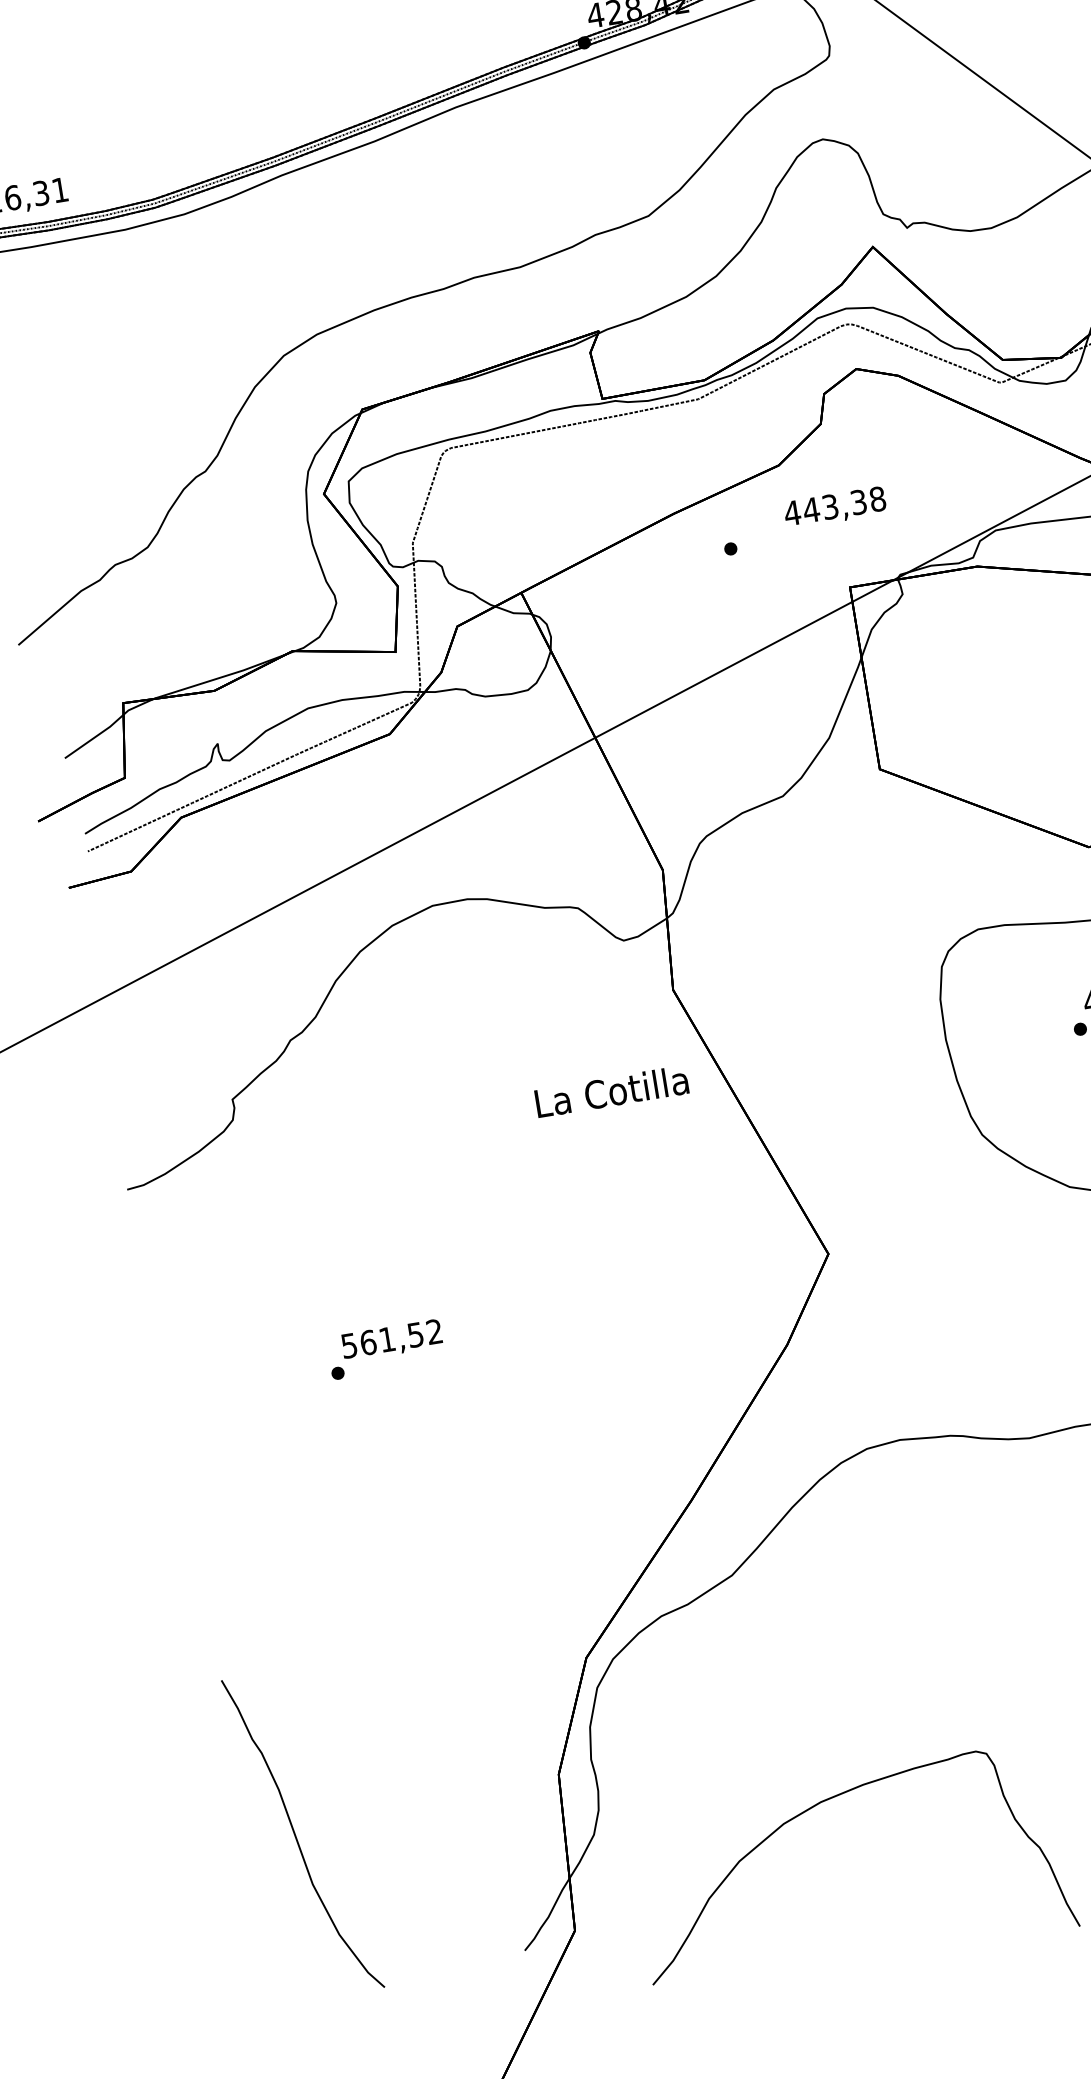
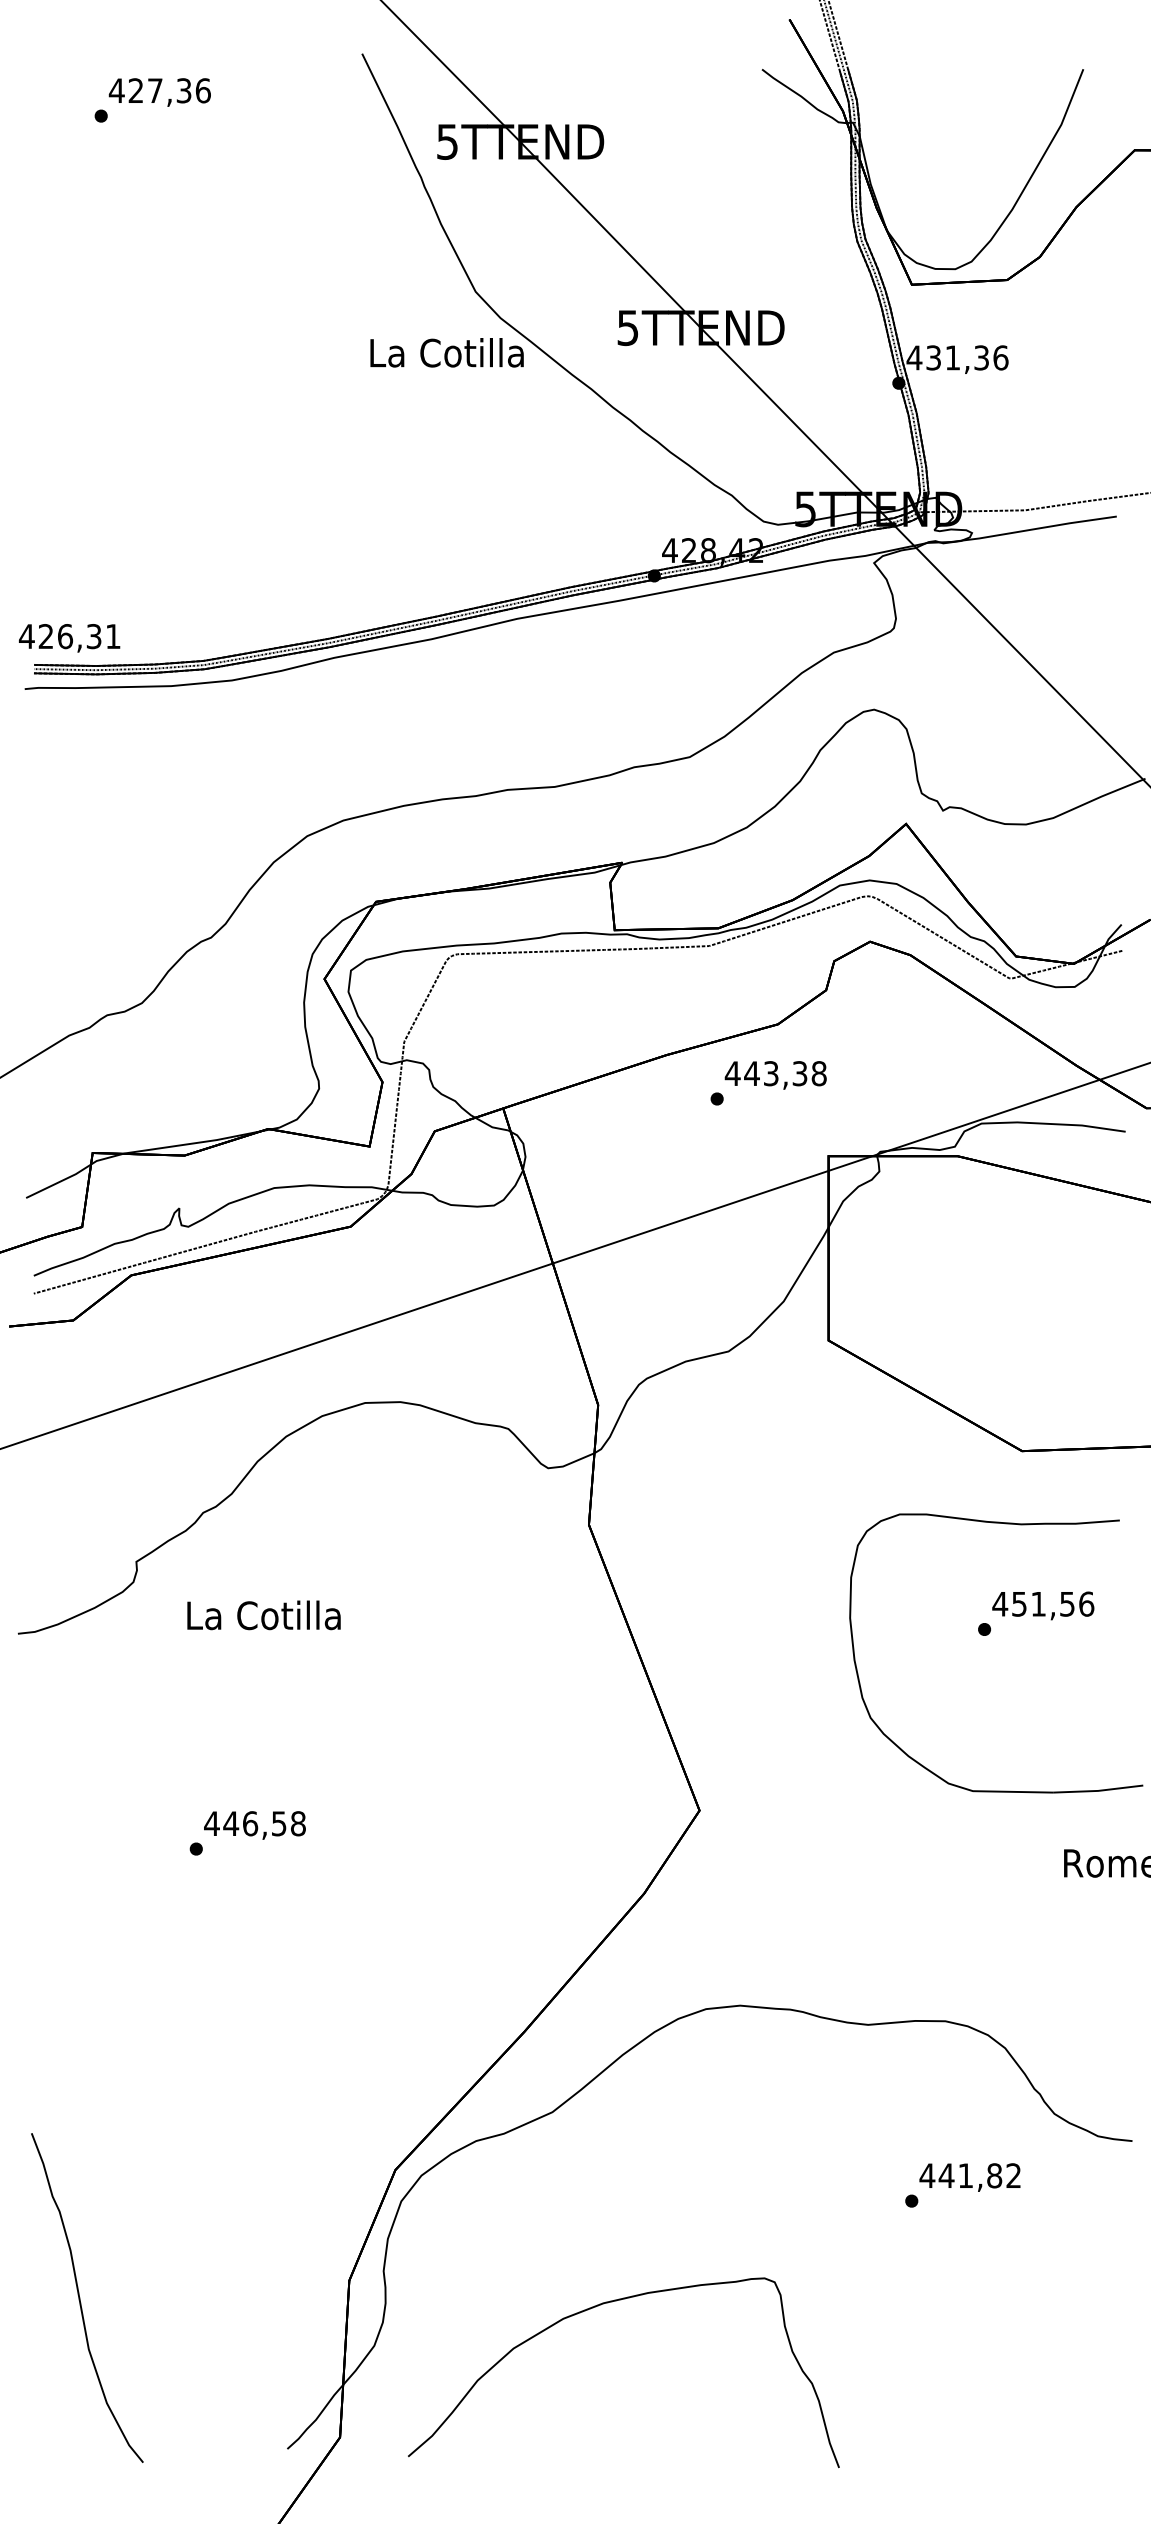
text: (834, 508) -> (775, 1075), moved
text: (611, 1091) -> (263, 1615), moved
text: (391, 1338) -> (254, 1823), 561,52 -> 446,58
curve: (819, 1804) -> (601, 2305), moved

